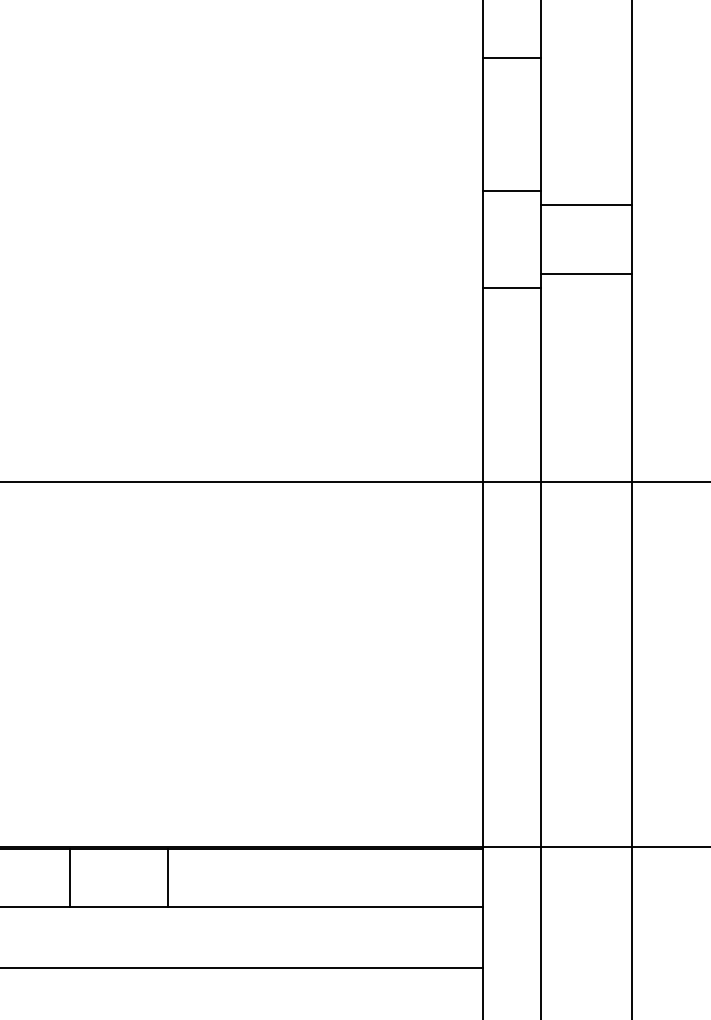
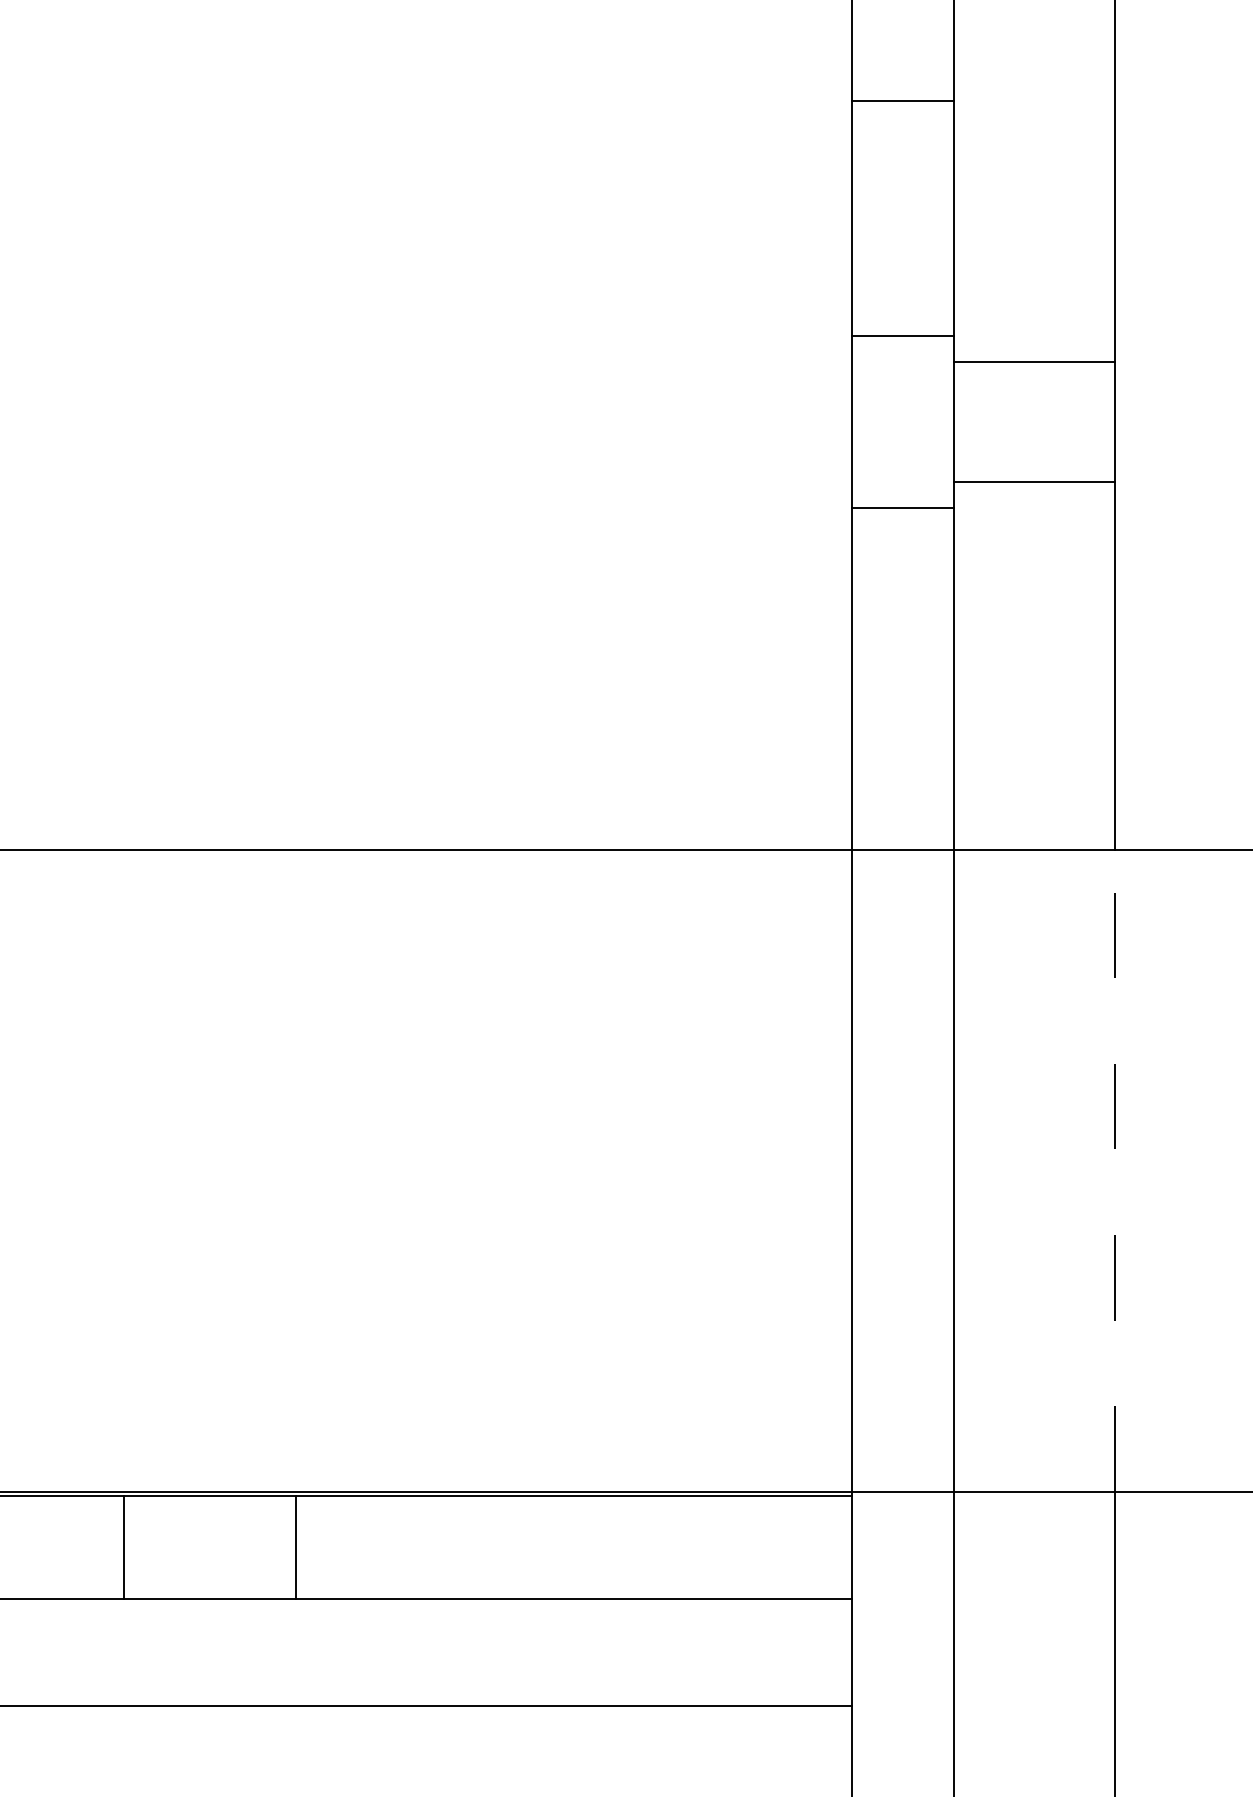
line: (632, 664) -> (1114, 1170), solid -> dashed

